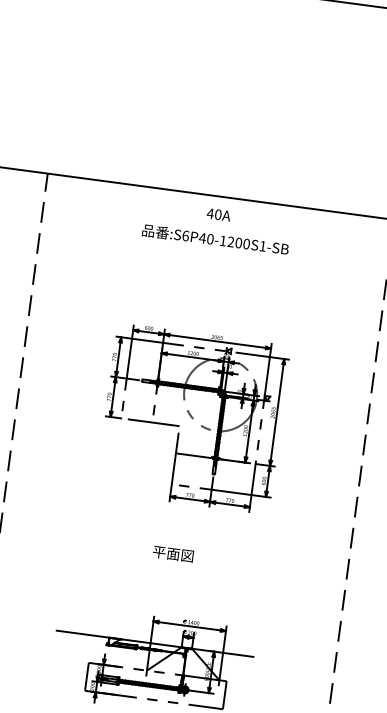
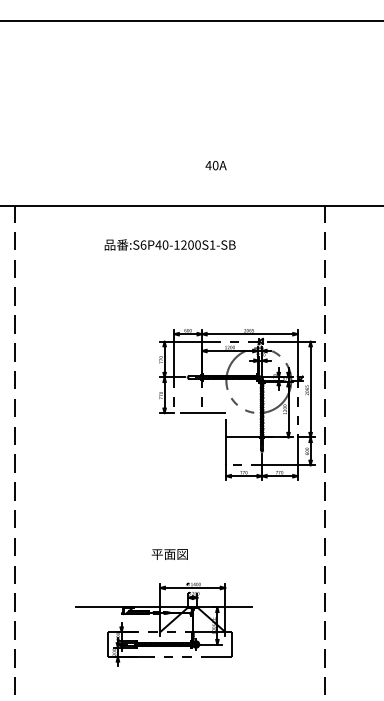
text: (218, 214) -> (215, 165), moved
part: (193, 418) -> (237, 404), moved
text: (172, 554) -> (169, 554), moved

